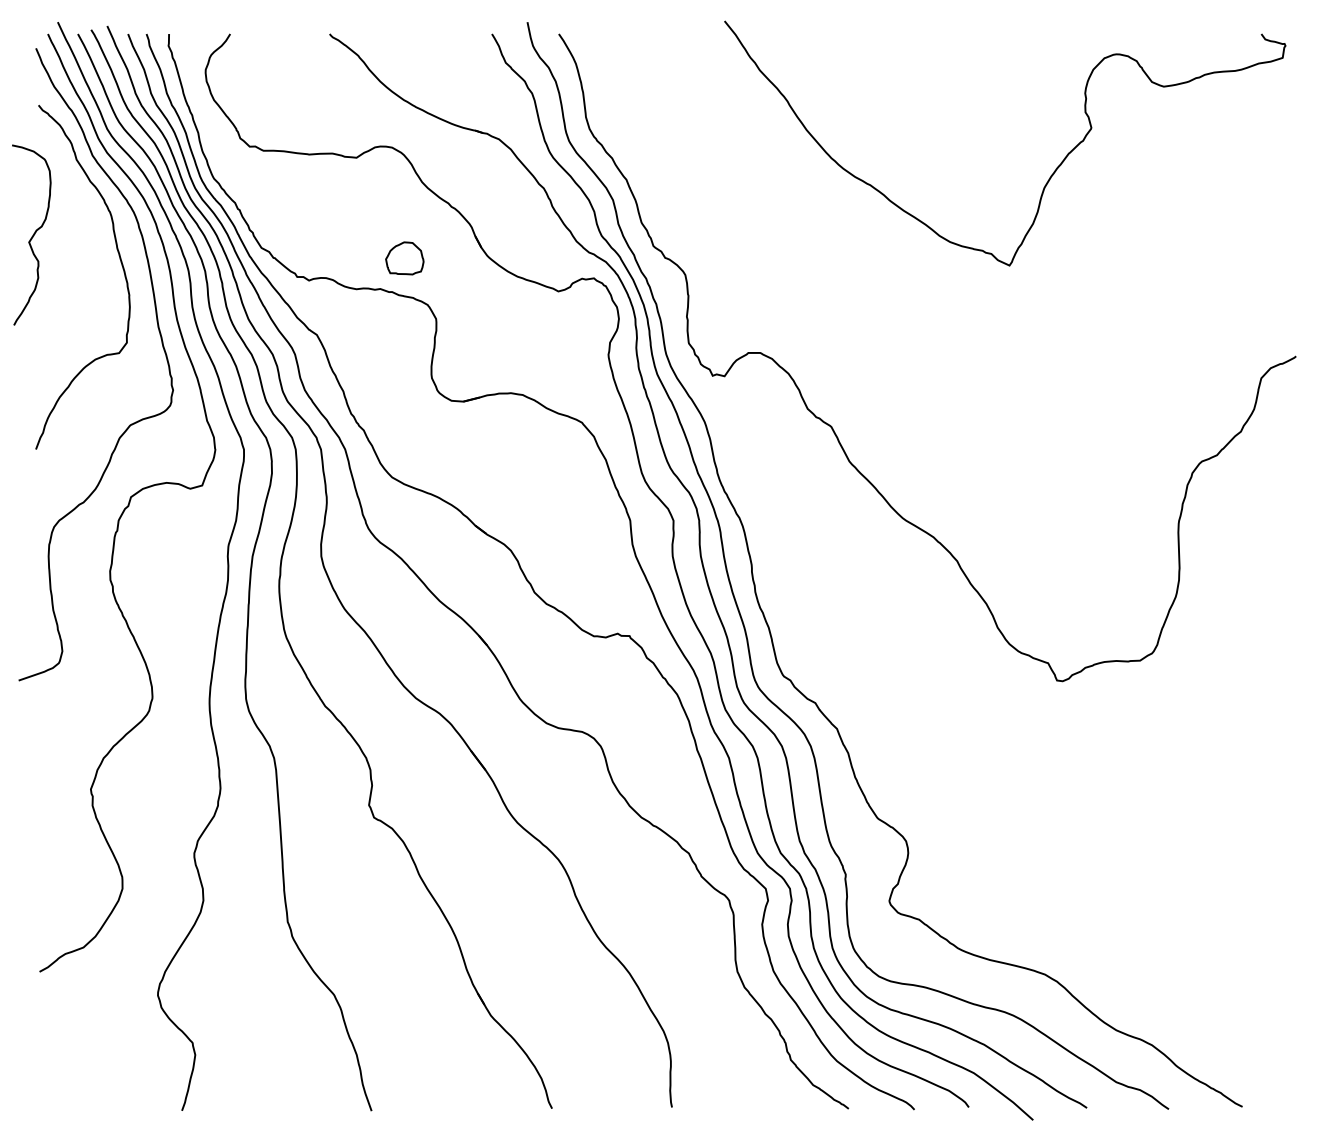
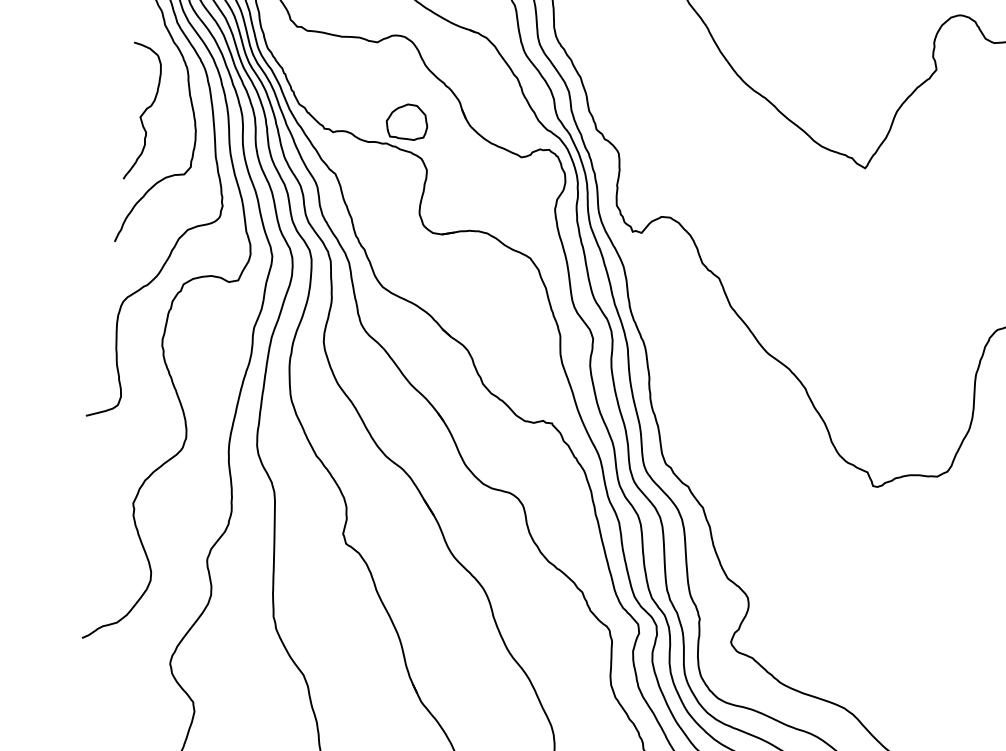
curve: (32, 235) -> (143, 112), moved
part: (404, 258) -> (406, 121), size x1.43

